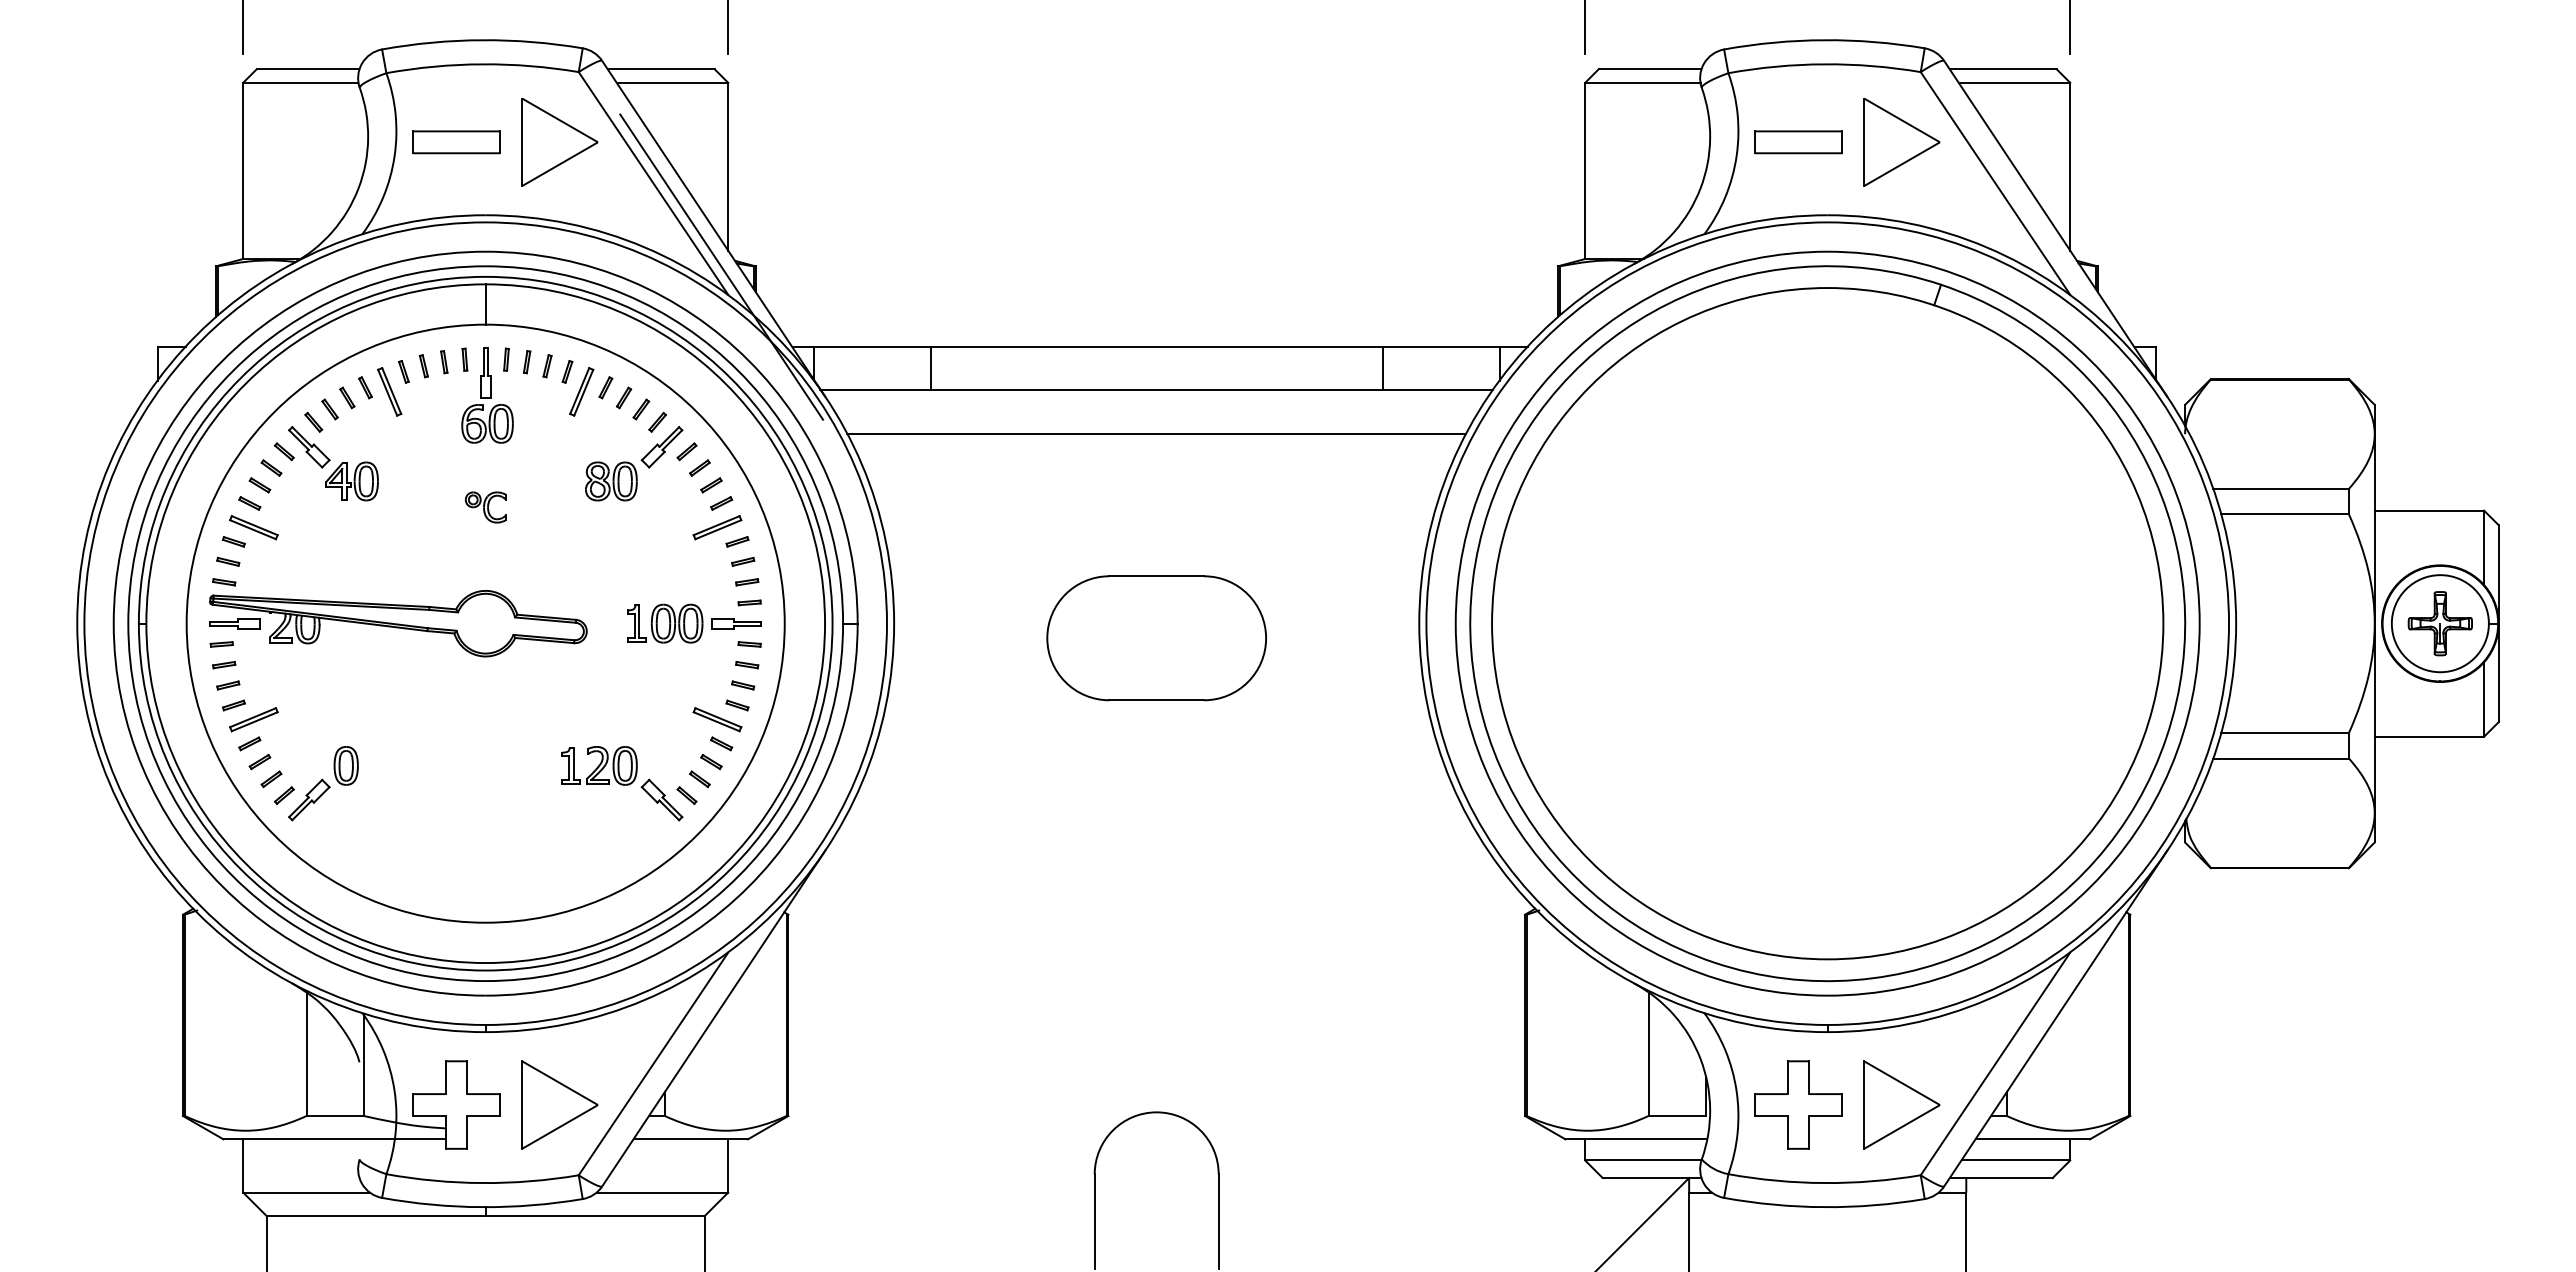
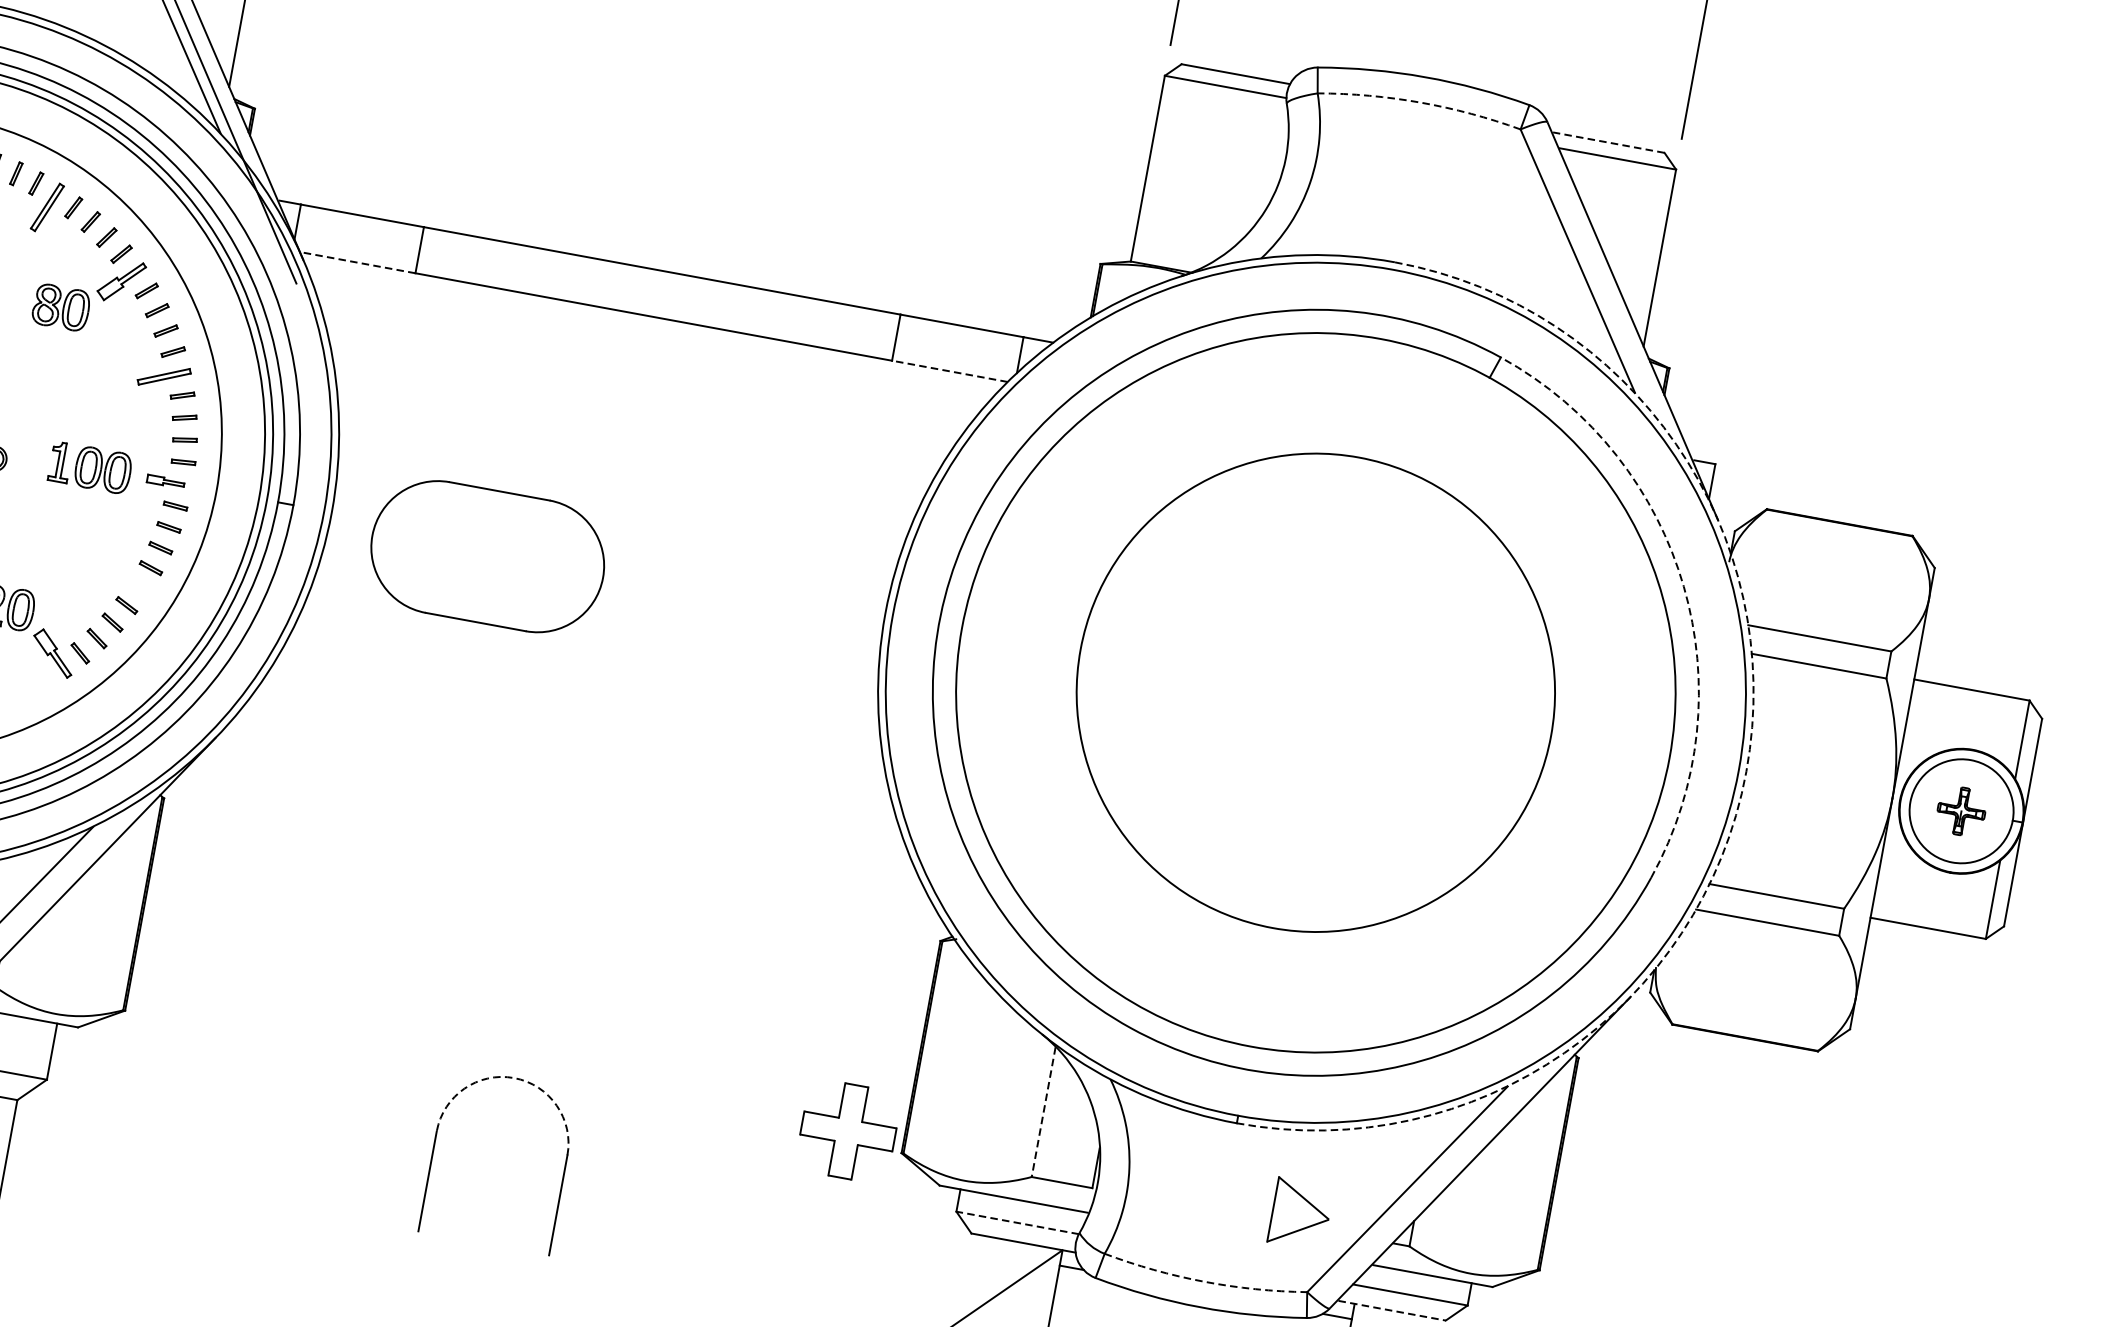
arc: (1824, 64) -> (1420, 102), solid -> dashed
line: (2003, 69) -> (1608, 142), solid -> dashed
part: (1798, 142) -> (1378, 179), removed
part: (1901, 142) -> (1486, 199), removed
line: (874, 390) -> (356, 262), solid -> dashed
line: (1437, 390) -> (949, 371), solid -> dashed
line: (1156, 434) -> (645, 363), removed
arc: (2147, 464) -> (1683, 586), solid -> dashed
part: (736, 623) -> (165, 481), size x0.7
circle: (1827, 623) -> (1315, 692), size x0.6
arc: (2236, 623) -> (1746, 771), solid -> dashed
part: (2439, 623) -> (1960, 810), size x0.7
part: (1156, 638) -> (487, 556), moved
part: (717, 719) -> (127, 579), removed
line: (1648, 1054) -> (1043, 1112), solid -> dashed
part: (1798, 1104) -> (848, 1130), moved
part: (1901, 1104) -> (1300, 1213), size x0.7
arc: (1156, 1112) -> (513, 1078), solid -> dashed
line: (1642, 1160) -> (1016, 1222), solid -> dashed
line: (2001, 1178) -> (1391, 1311), solid -> dashed
arc: (1824, 1183) -> (1204, 1282), solid -> dashed

